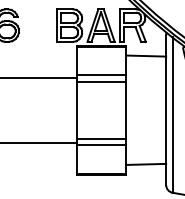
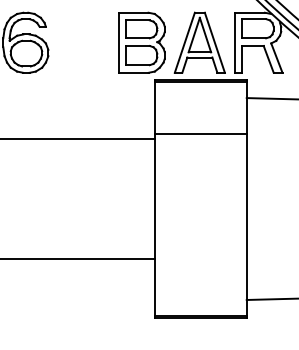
line: (101, 81) -> (200, 145), removed
line: (101, 138) -> (200, 251), removed
line: (101, 145) -> (200, 264), removed

